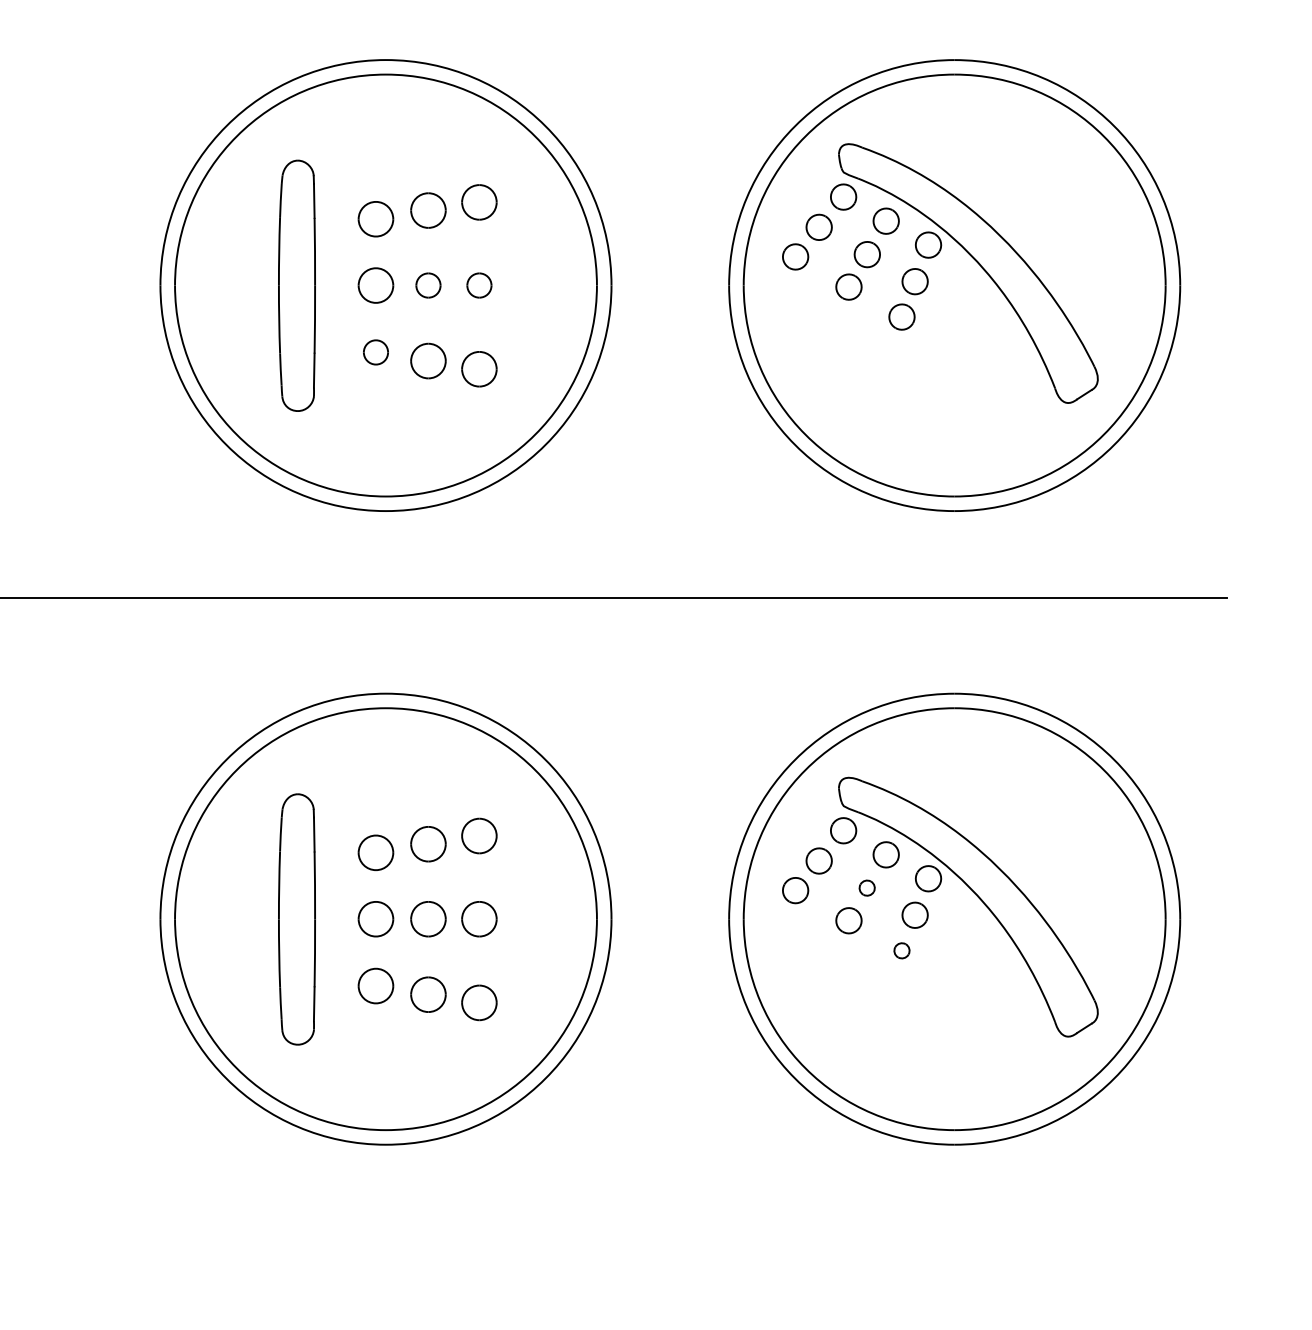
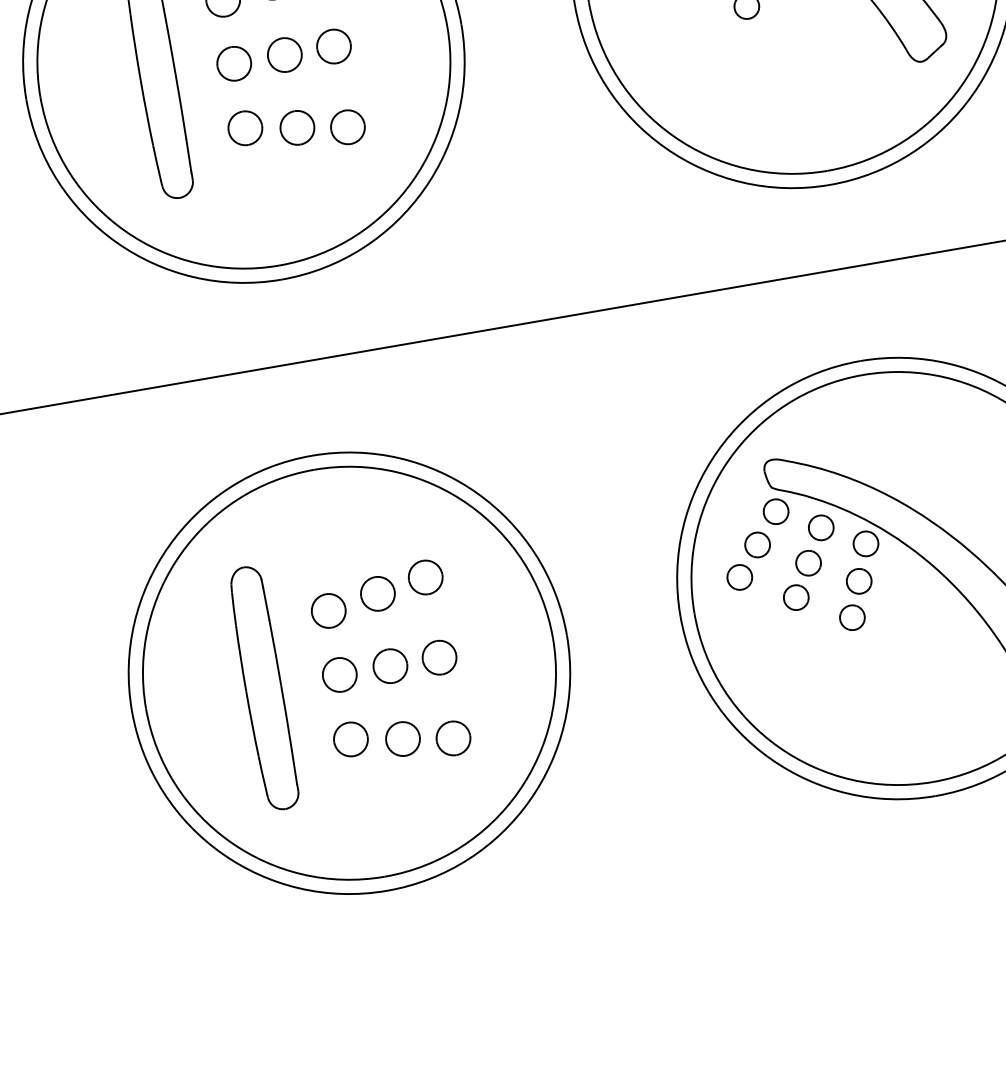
part: (428, 285) -> (284, 54), size x1.43
part: (479, 285) -> (334, 46), size x1.43
part: (375, 352) -> (244, 128), size x1.43
part: (866, 887) -> (807, 562), size x1.67
part: (901, 950) -> (851, 617), size x1.67

